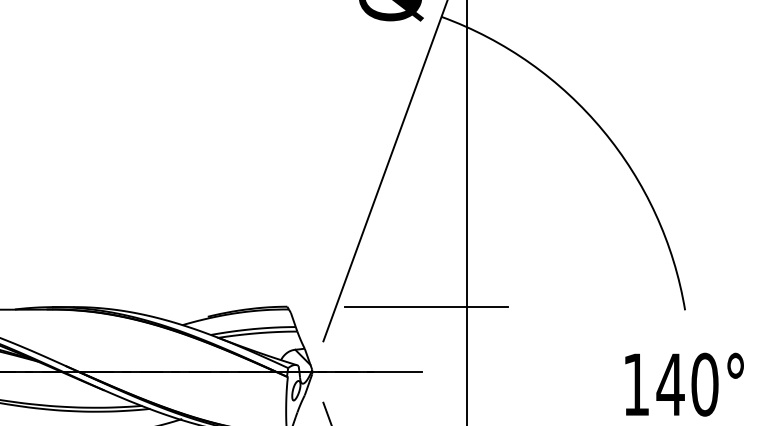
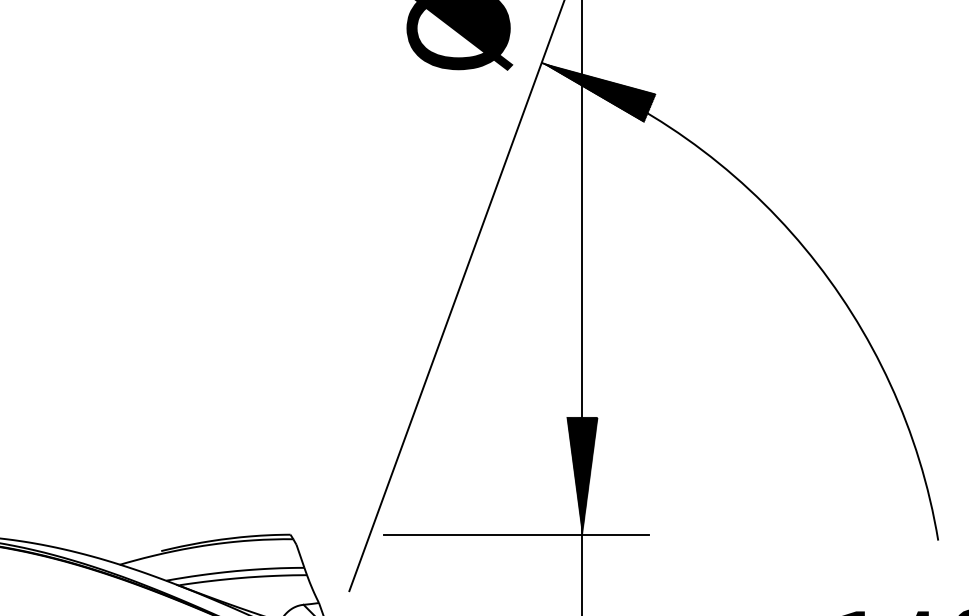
hatch: (476, 34) -> (598, 91), added
hatch: (466, 270) -> (582, 475), added

